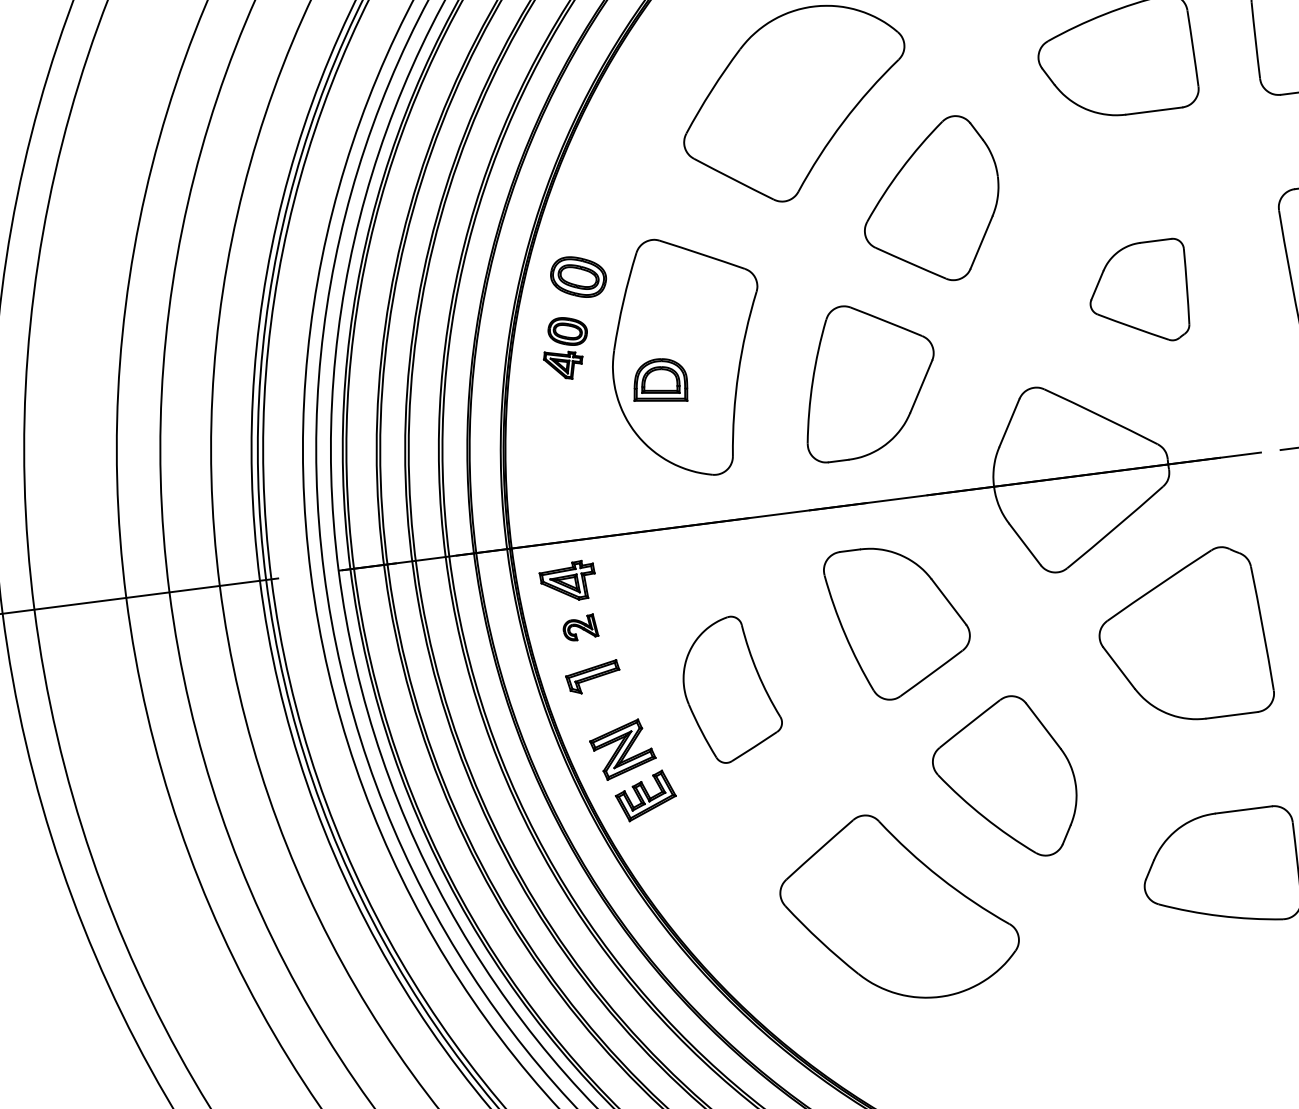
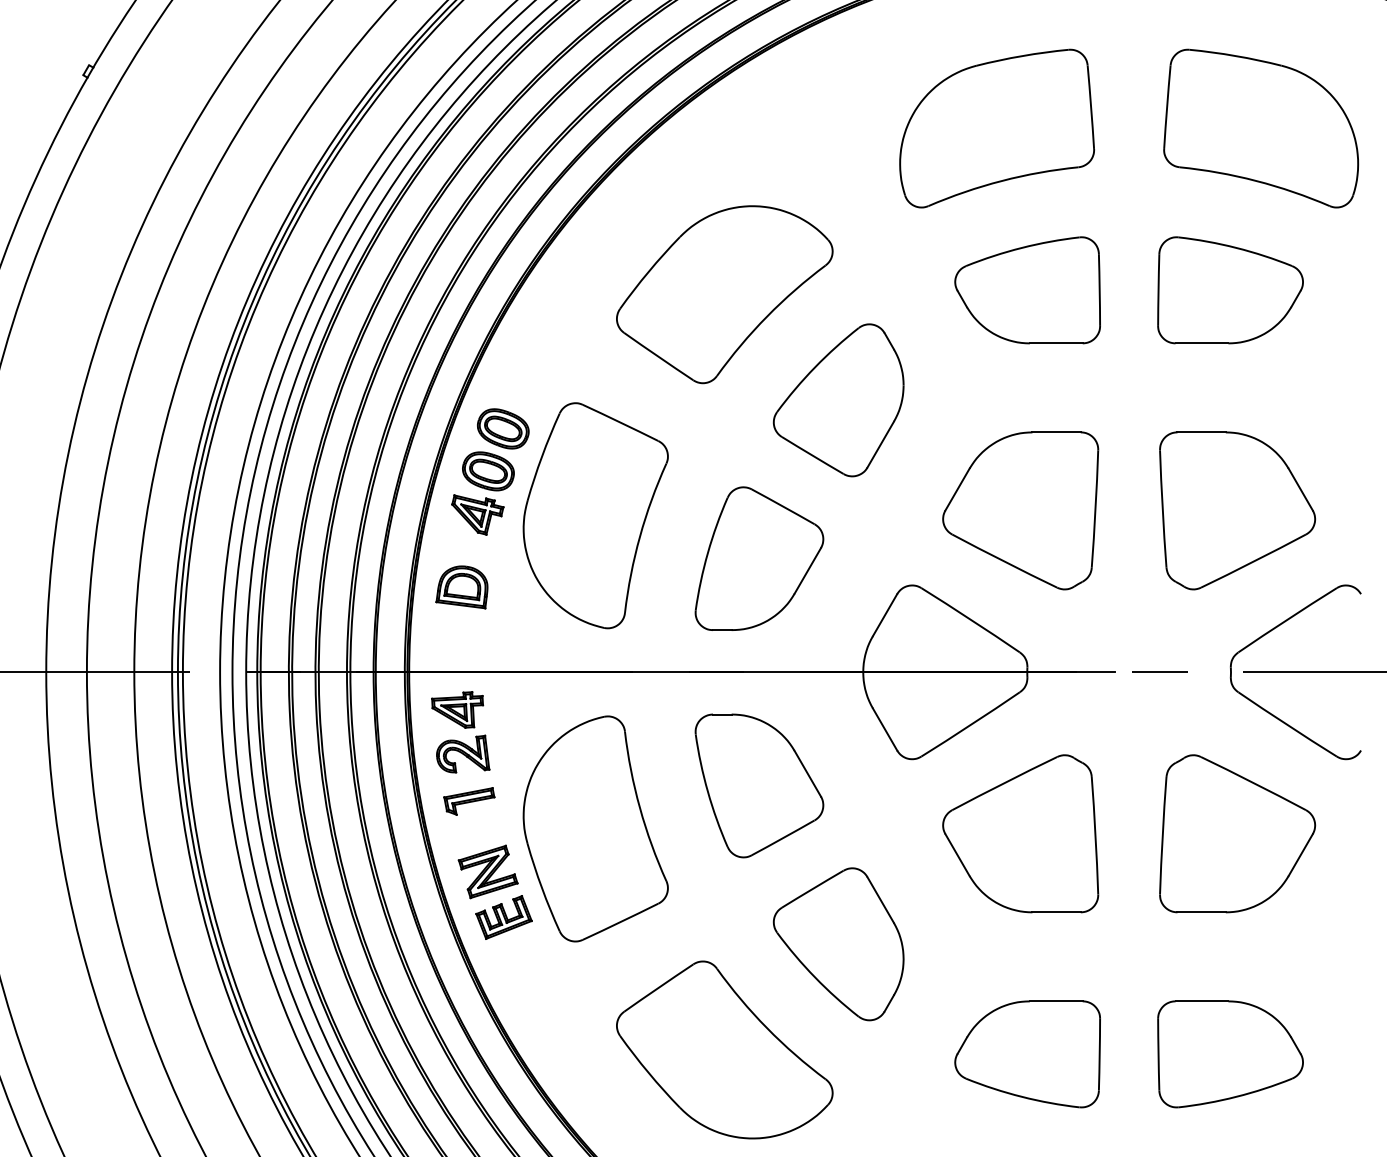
part: (1139, 293) -> (1020, 510), size x1.67
part: (565, 348) -> (482, 493), size x1.43
part: (659, 381) -> (461, 587), moved
part: (580, 627) -> (463, 753), size x1.67
part: (730, 689) -> (595, 828), size x1.67

